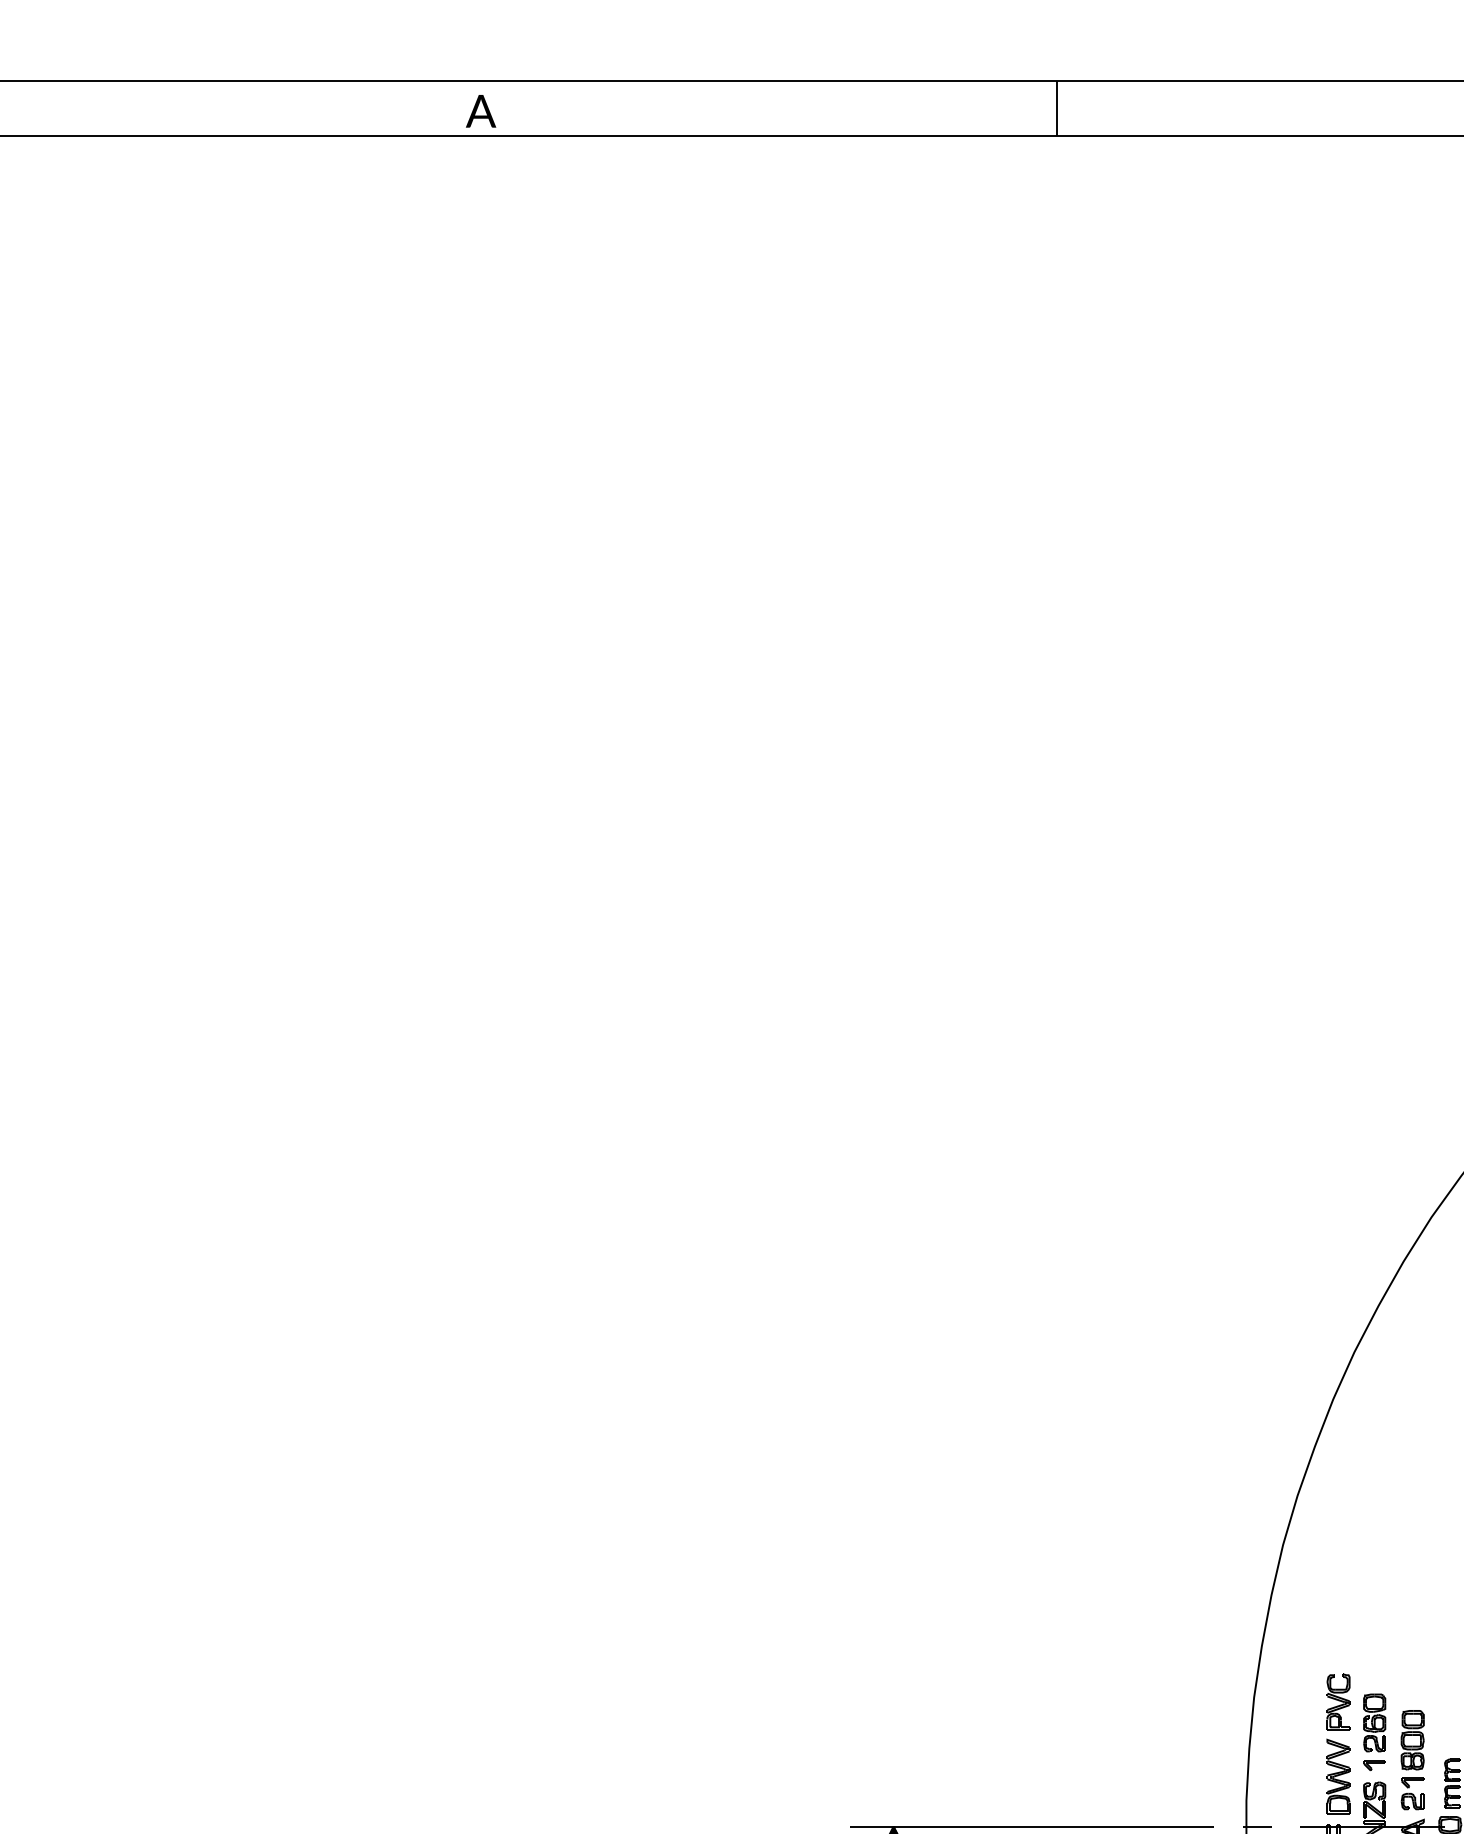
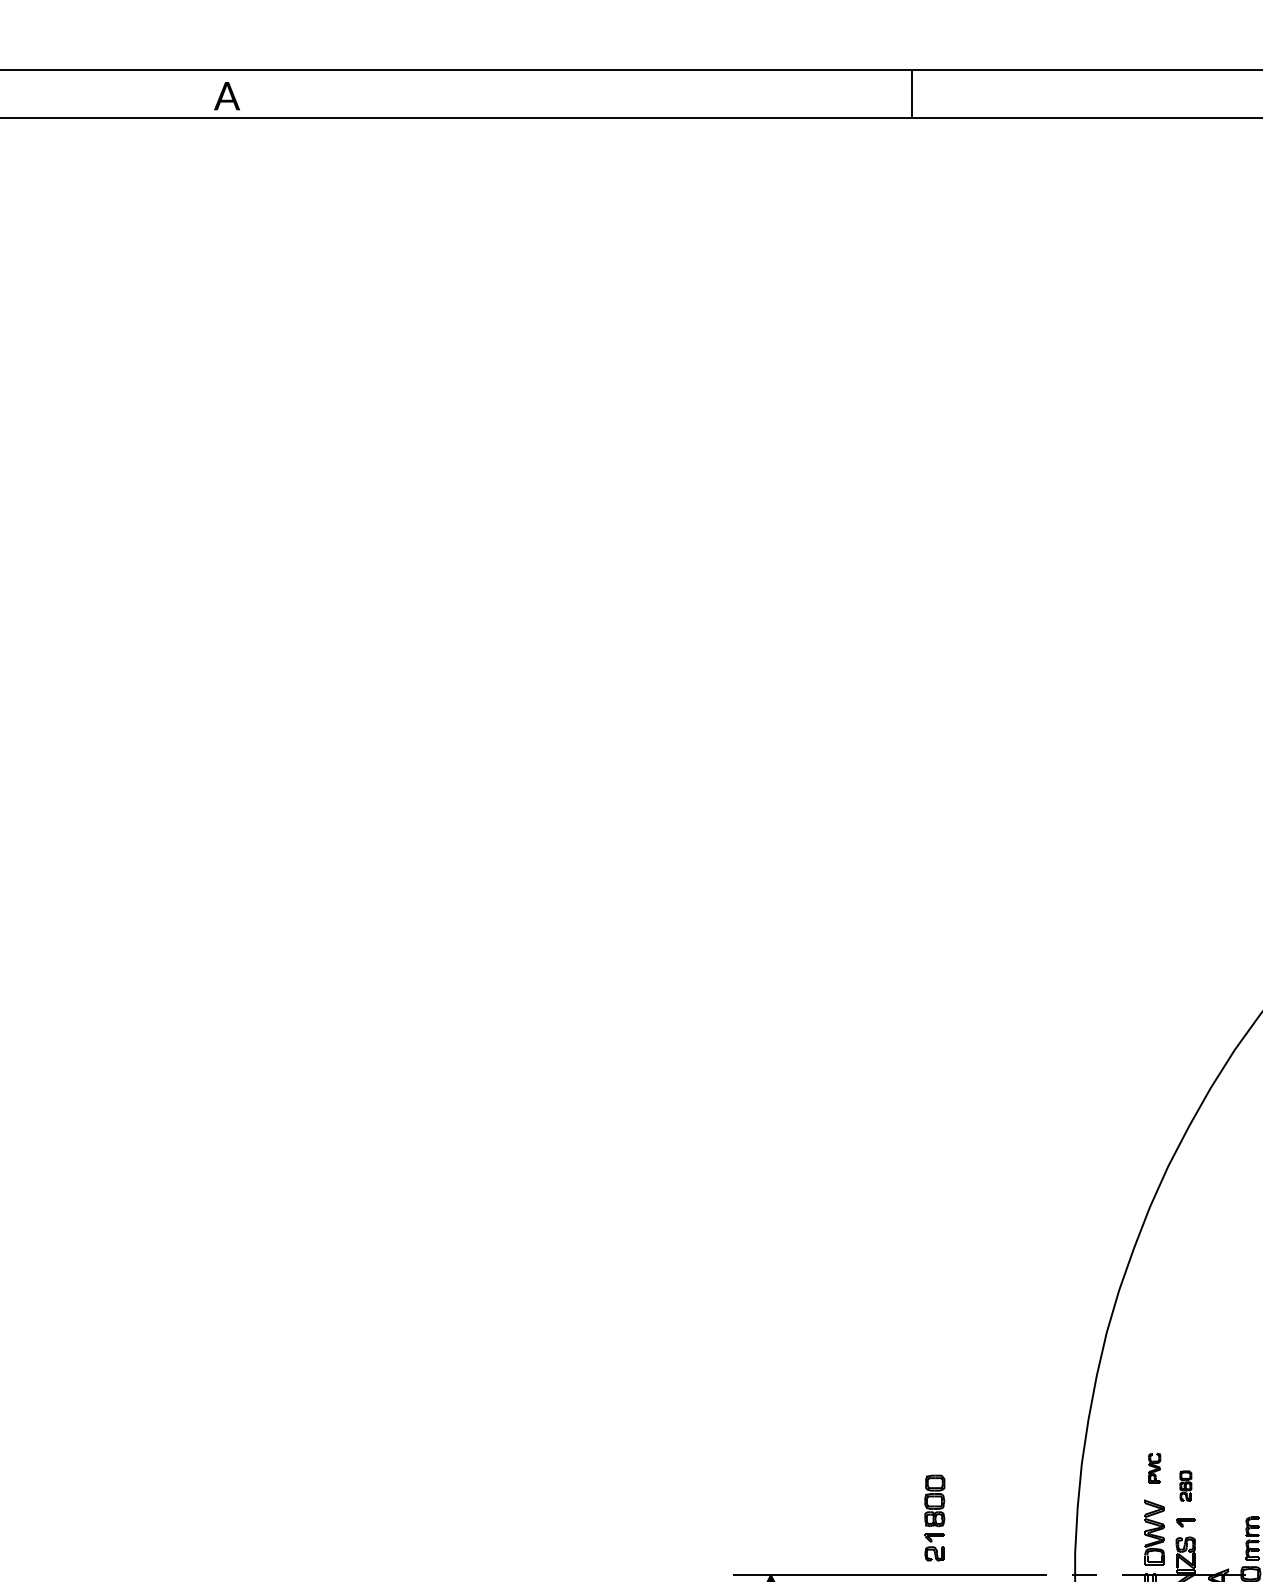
text: (481, 111) -> (227, 96), moved
part: (1338, 1701) -> (1154, 1467), size x0.6
part: (1374, 1722) -> (1185, 1485), size x0.6
part: (1412, 1760) -> (934, 1518), moved

